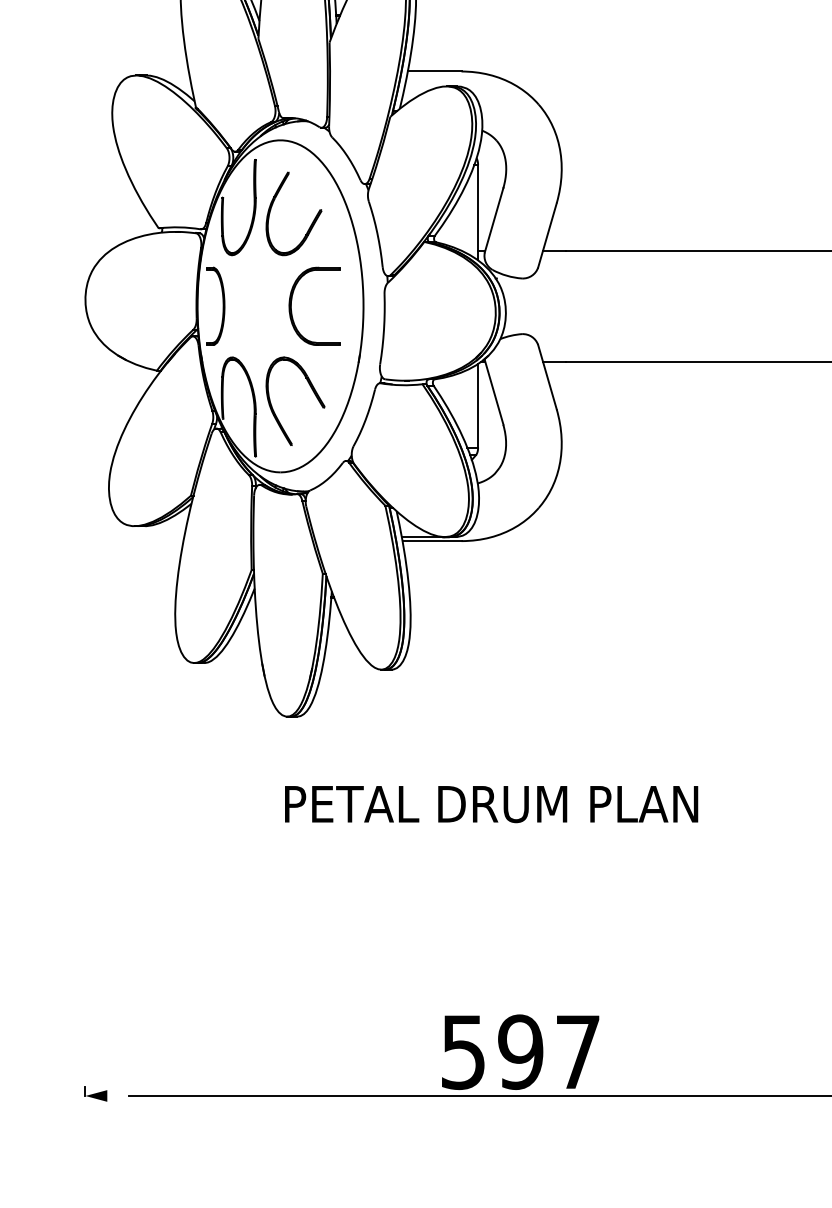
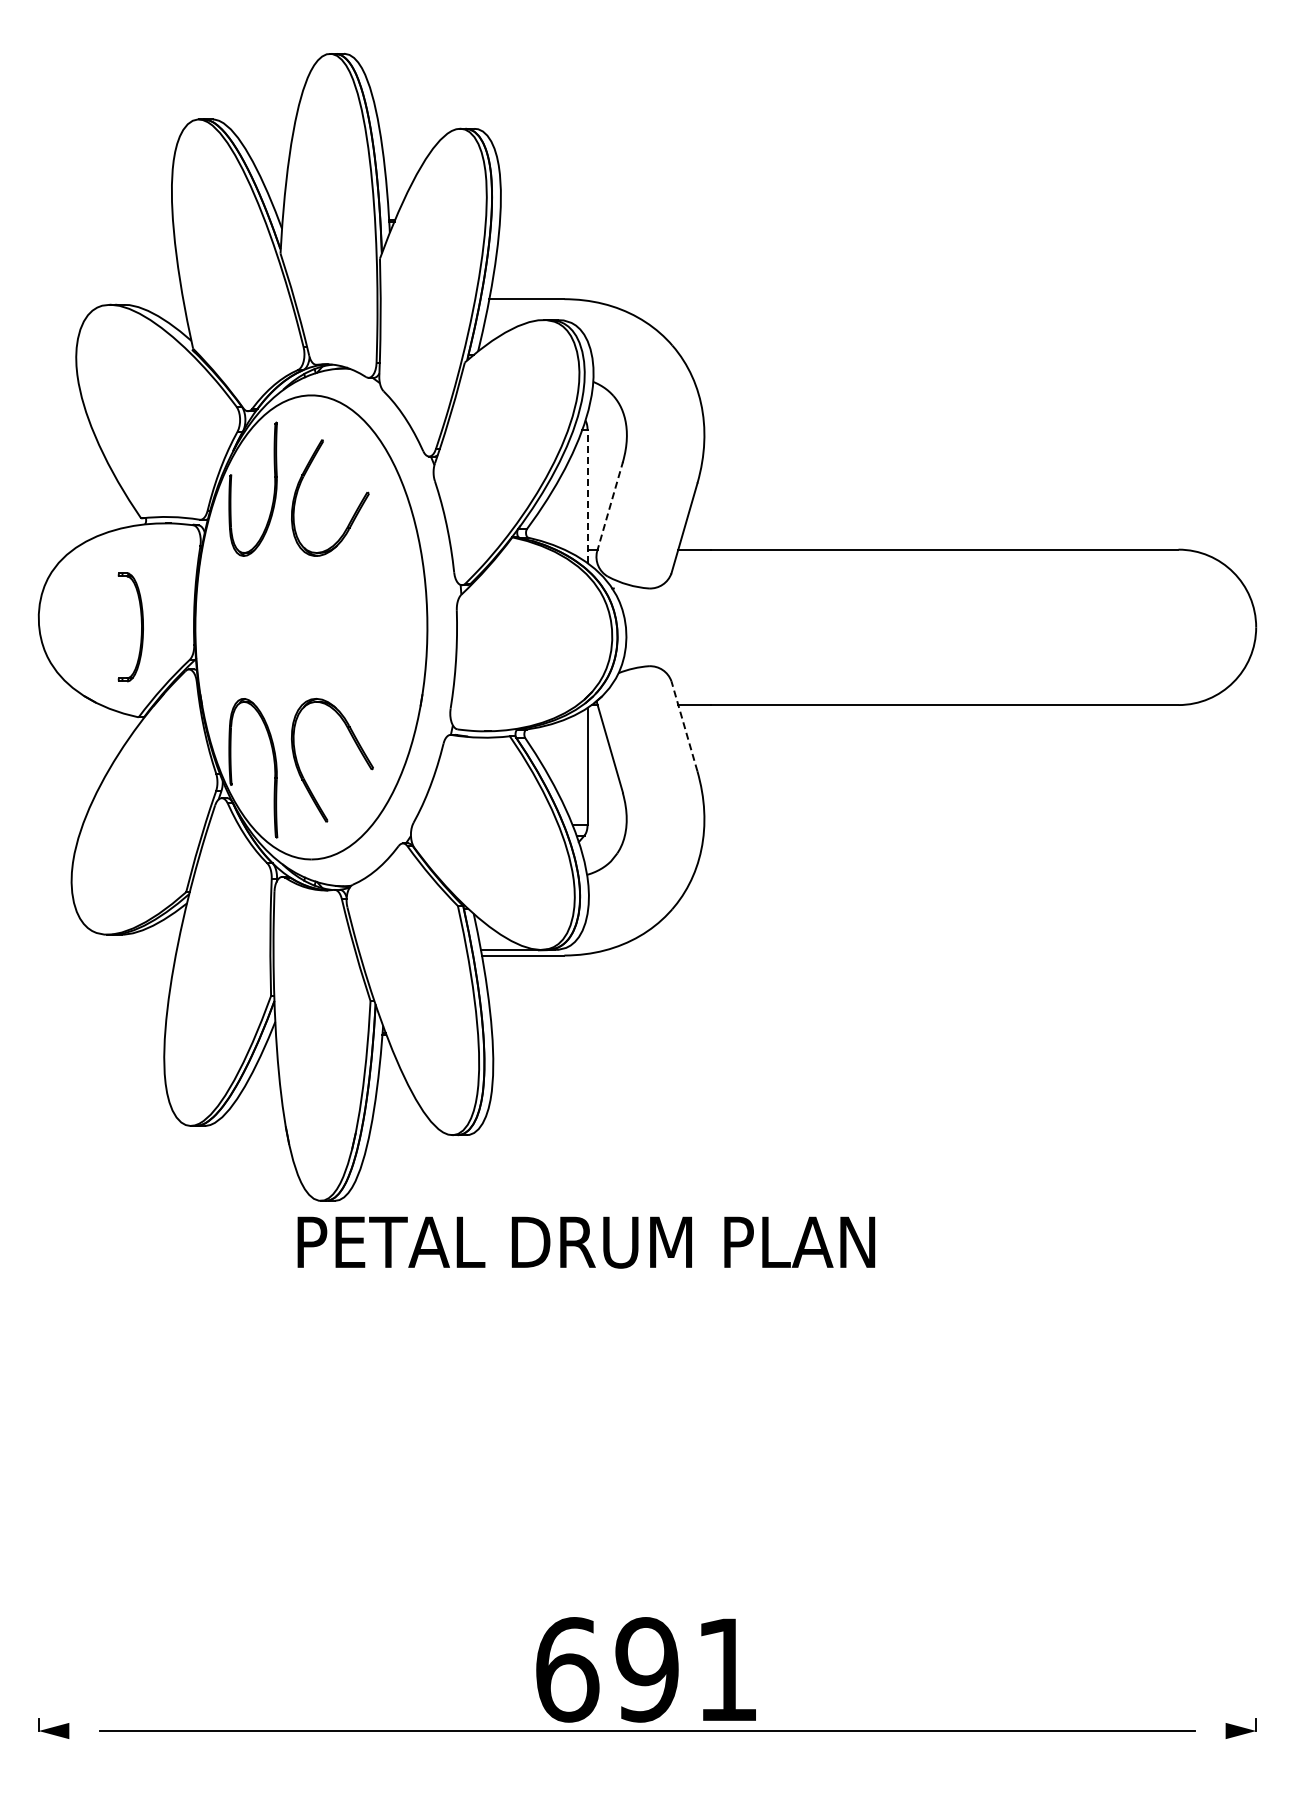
line: (478, 212) -> (587, 496), solid -> dashed
line: (493, 219) -> (609, 506), solid -> dashed
part: (223, 306) -> (141, 627), moved
part: (292, 310) -> (327, 633), removed
line: (547, 377) -> (684, 726), solid -> dashed
text: (491, 804) -> (586, 1242), moved
text: (520, 1051) -> (646, 1669), 597 -> 691

